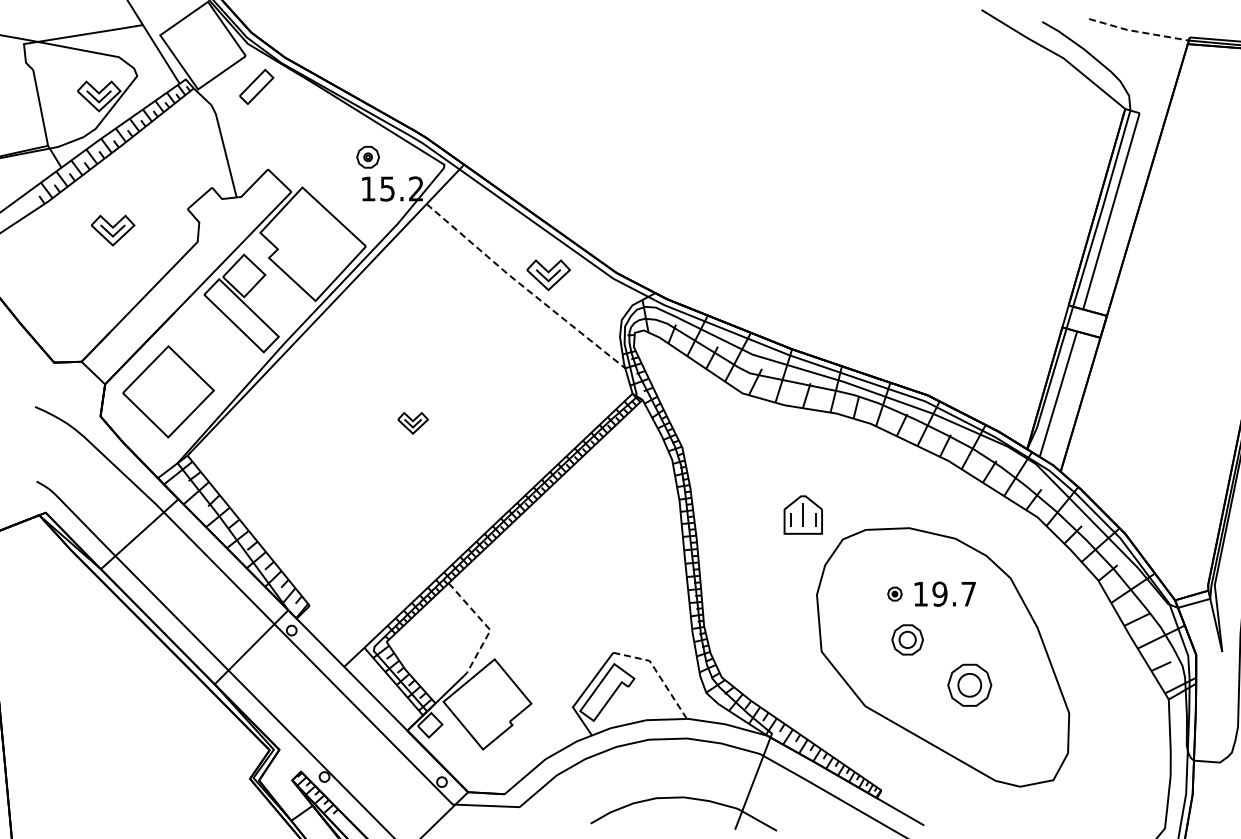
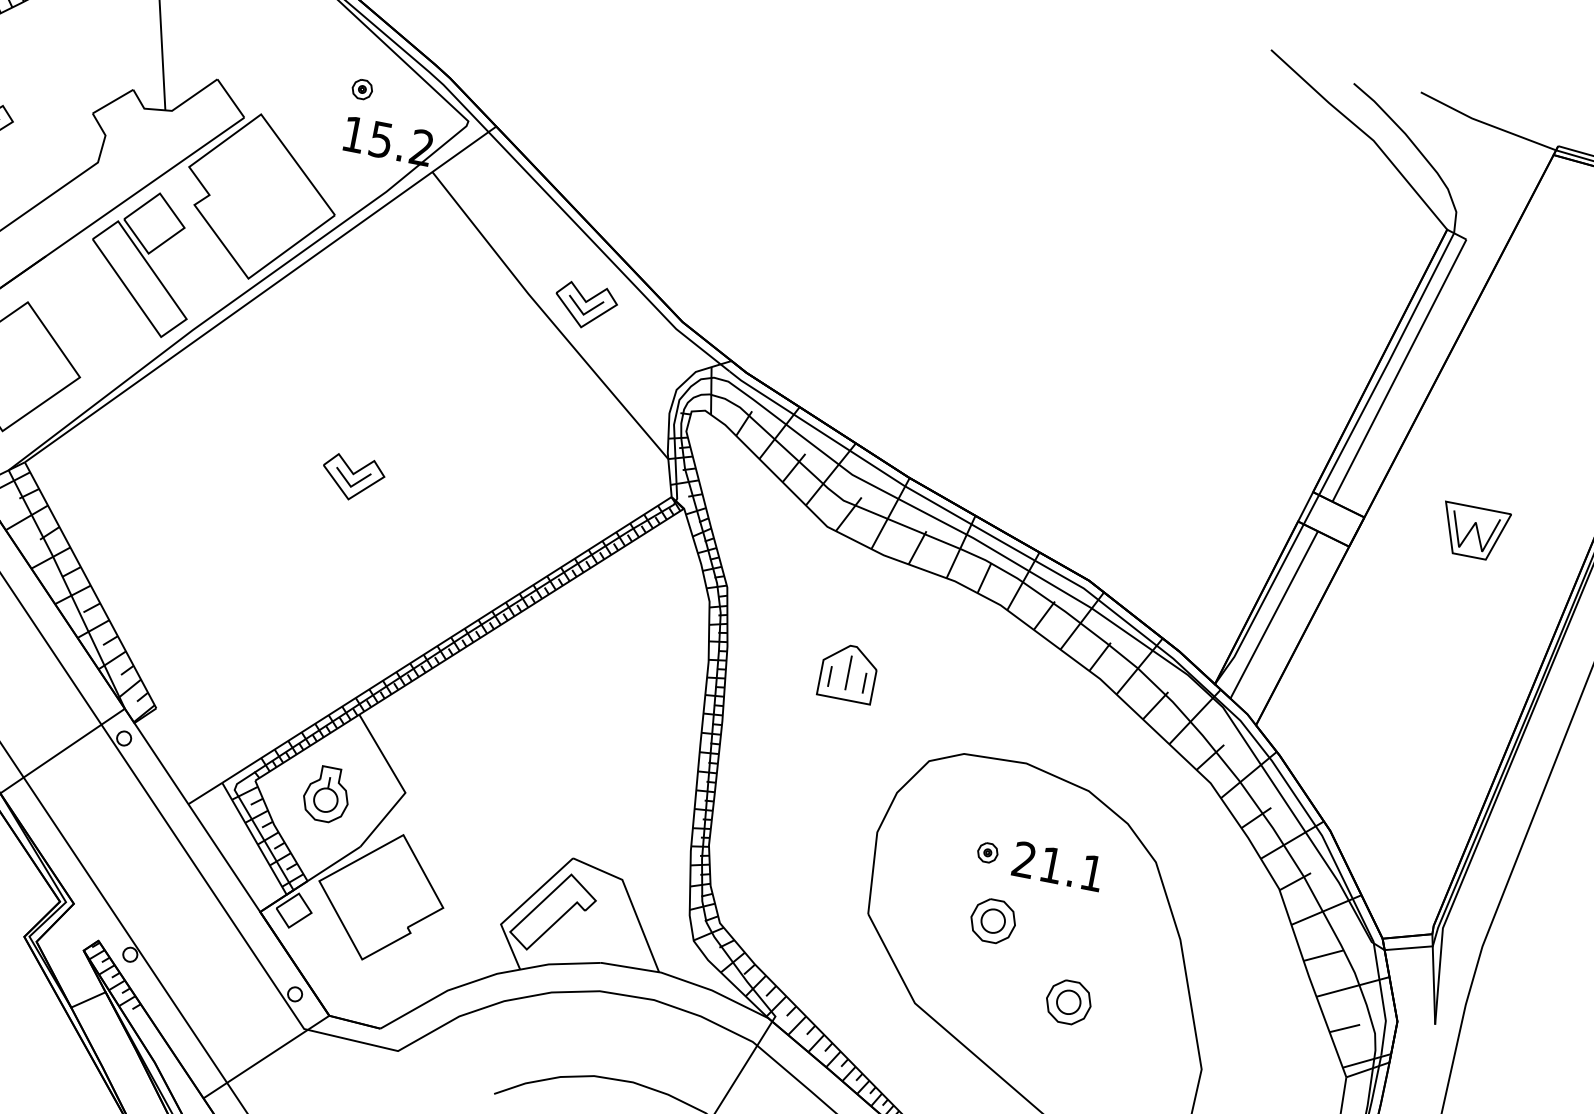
line: (1138, 31) -> (1487, 123), dashed -> solid
part: (367, 156) -> (361, 88), size x0.62
line: (525, 288) -> (549, 318), dashed -> solid
part: (1183, 311) -> (1473, 532), added
part: (413, 423) -> (353, 478), size x1.43
part: (802, 514) -> (847, 671), moved
text: (944, 593) -> (1058, 865), 19.7 -> 21.1
line: (486, 625) -> (401, 784), dashed -> solid
part: (437, 641) -> (327, 794), added
line: (657, 673) -> (629, 899), dashed -> solid
part: (969, 684) -> (1068, 1001), size x0.71

